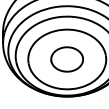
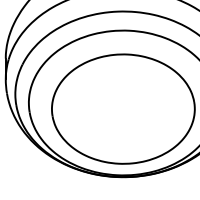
part: (66, 59) -> (122, 109), removed

